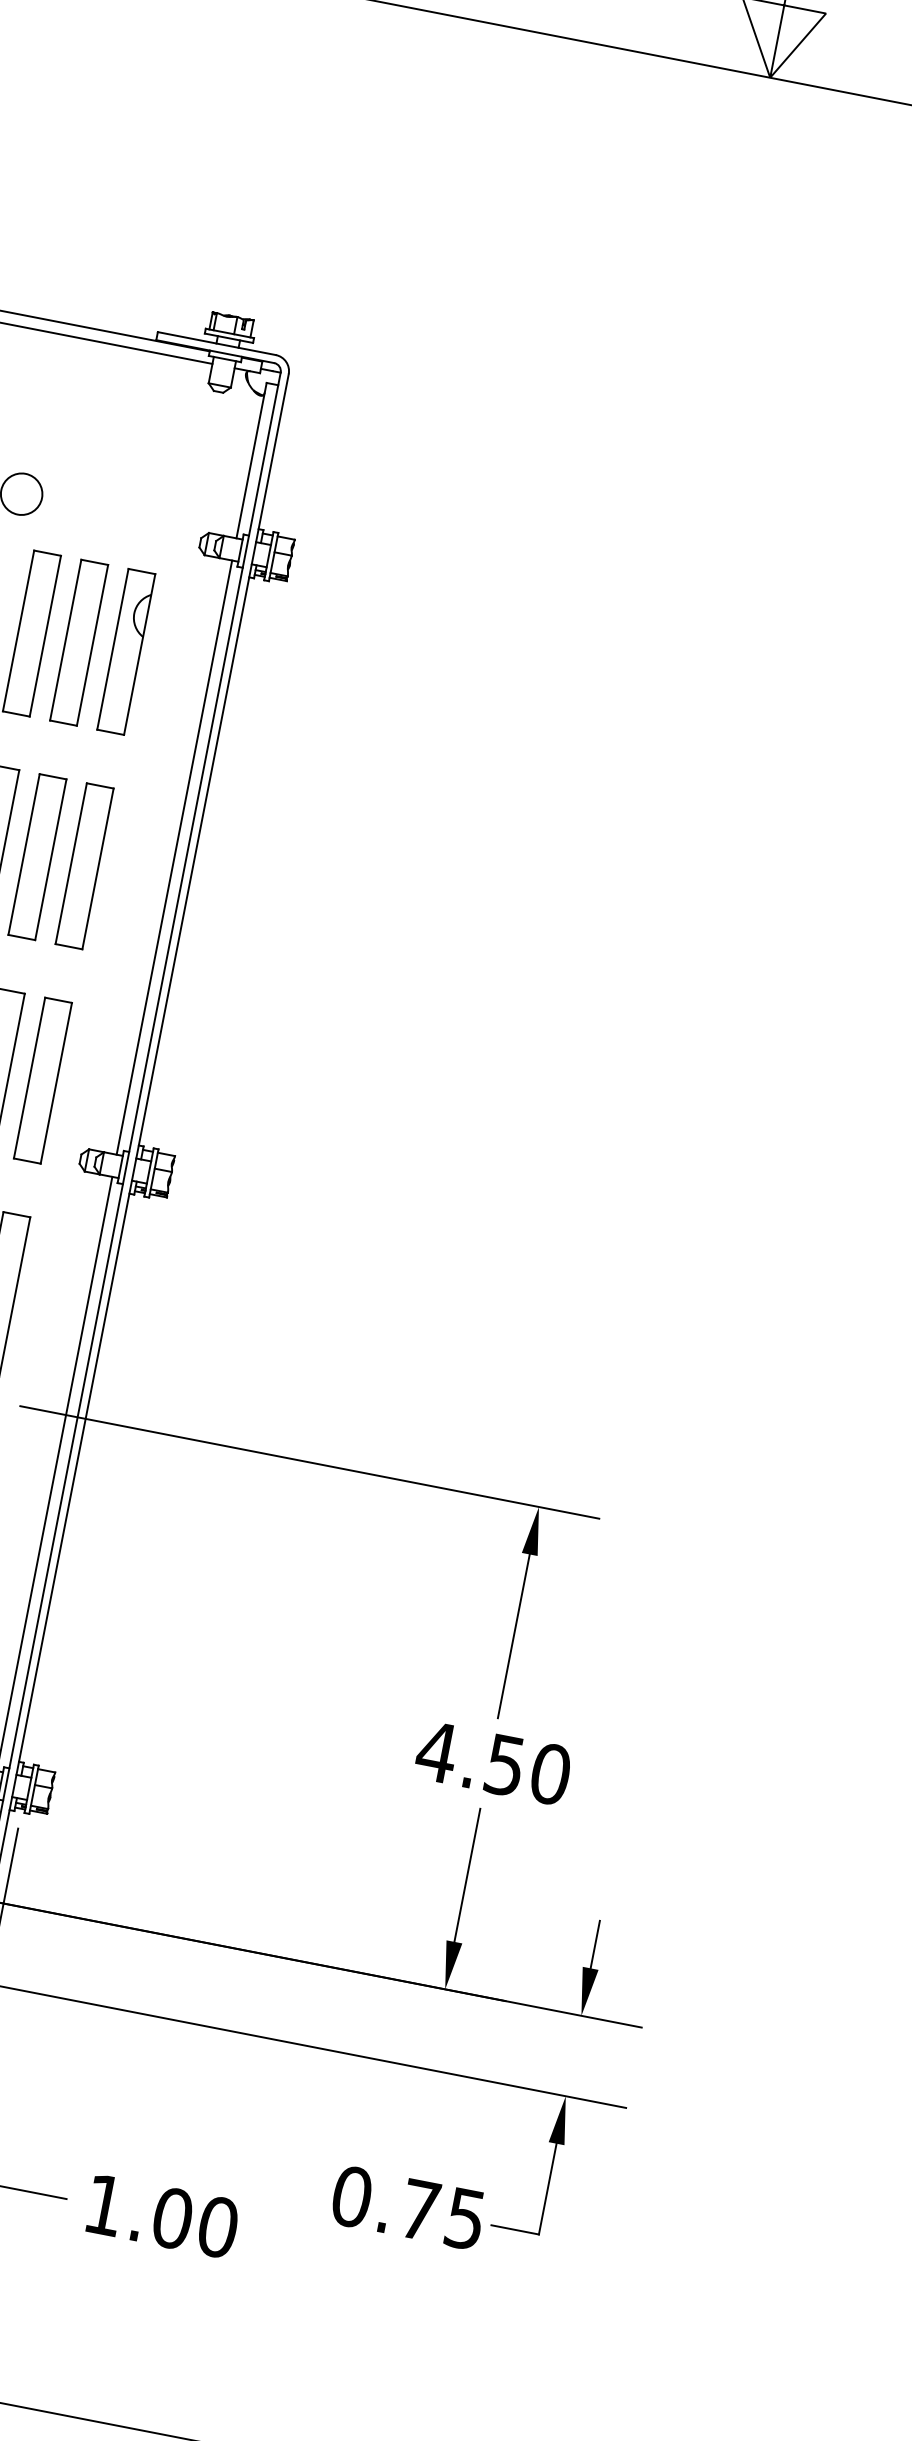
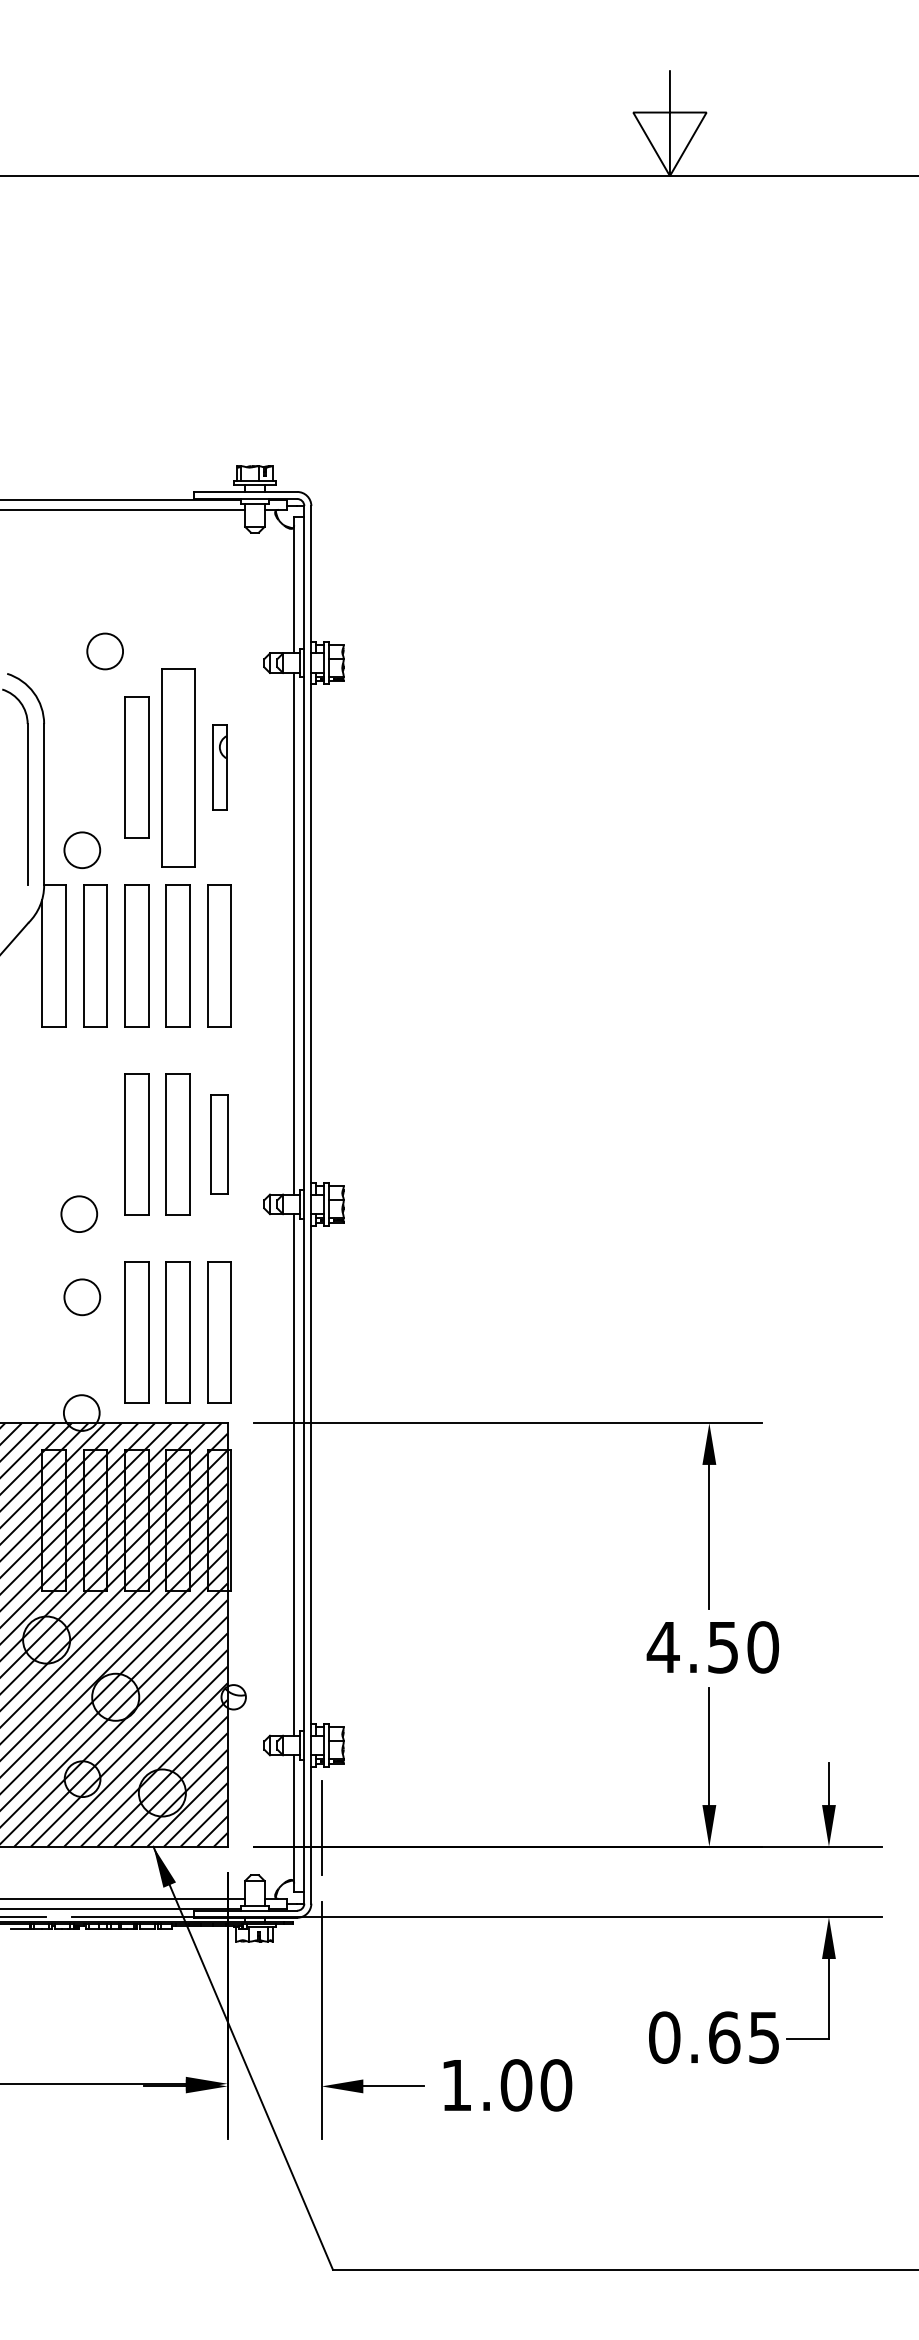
part: (78, 642) -> (177, 767), size x1.4
part: (126, 651) -> (219, 767), size x0.6
part: (42, 1081) -> (219, 1144), size x0.7
text: (420, 2209) -> (724, 2037), 0.75 -> 0.65

